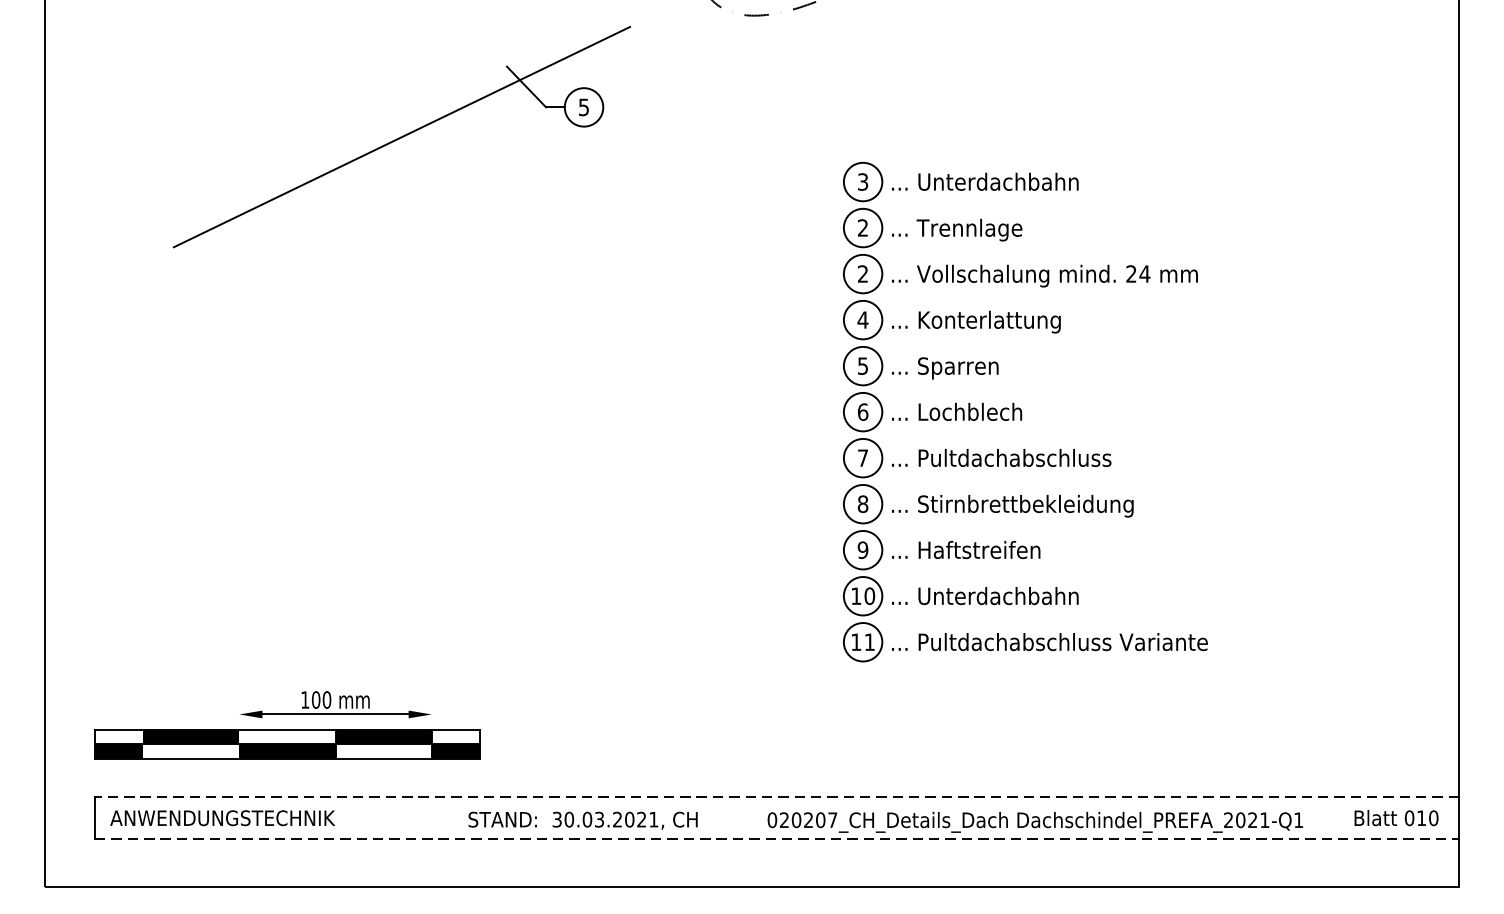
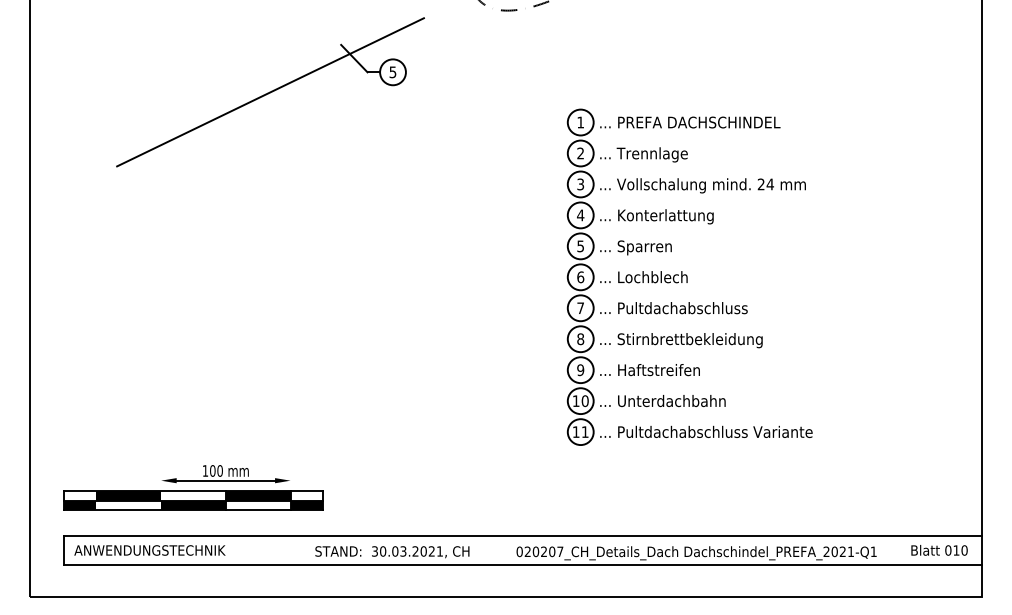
text: (862, 181) -> (580, 122), 3 -> 1
text: (1039, 181) -> (699, 122), ... Unterdachbahn -> ... PREFA DACHSCHINDEL
text: (862, 274) -> (580, 184), 2 -> 3
line: (776, 797) -> (522, 536), dashed -> solid
line: (776, 839) -> (522, 564), dashed -> solid

